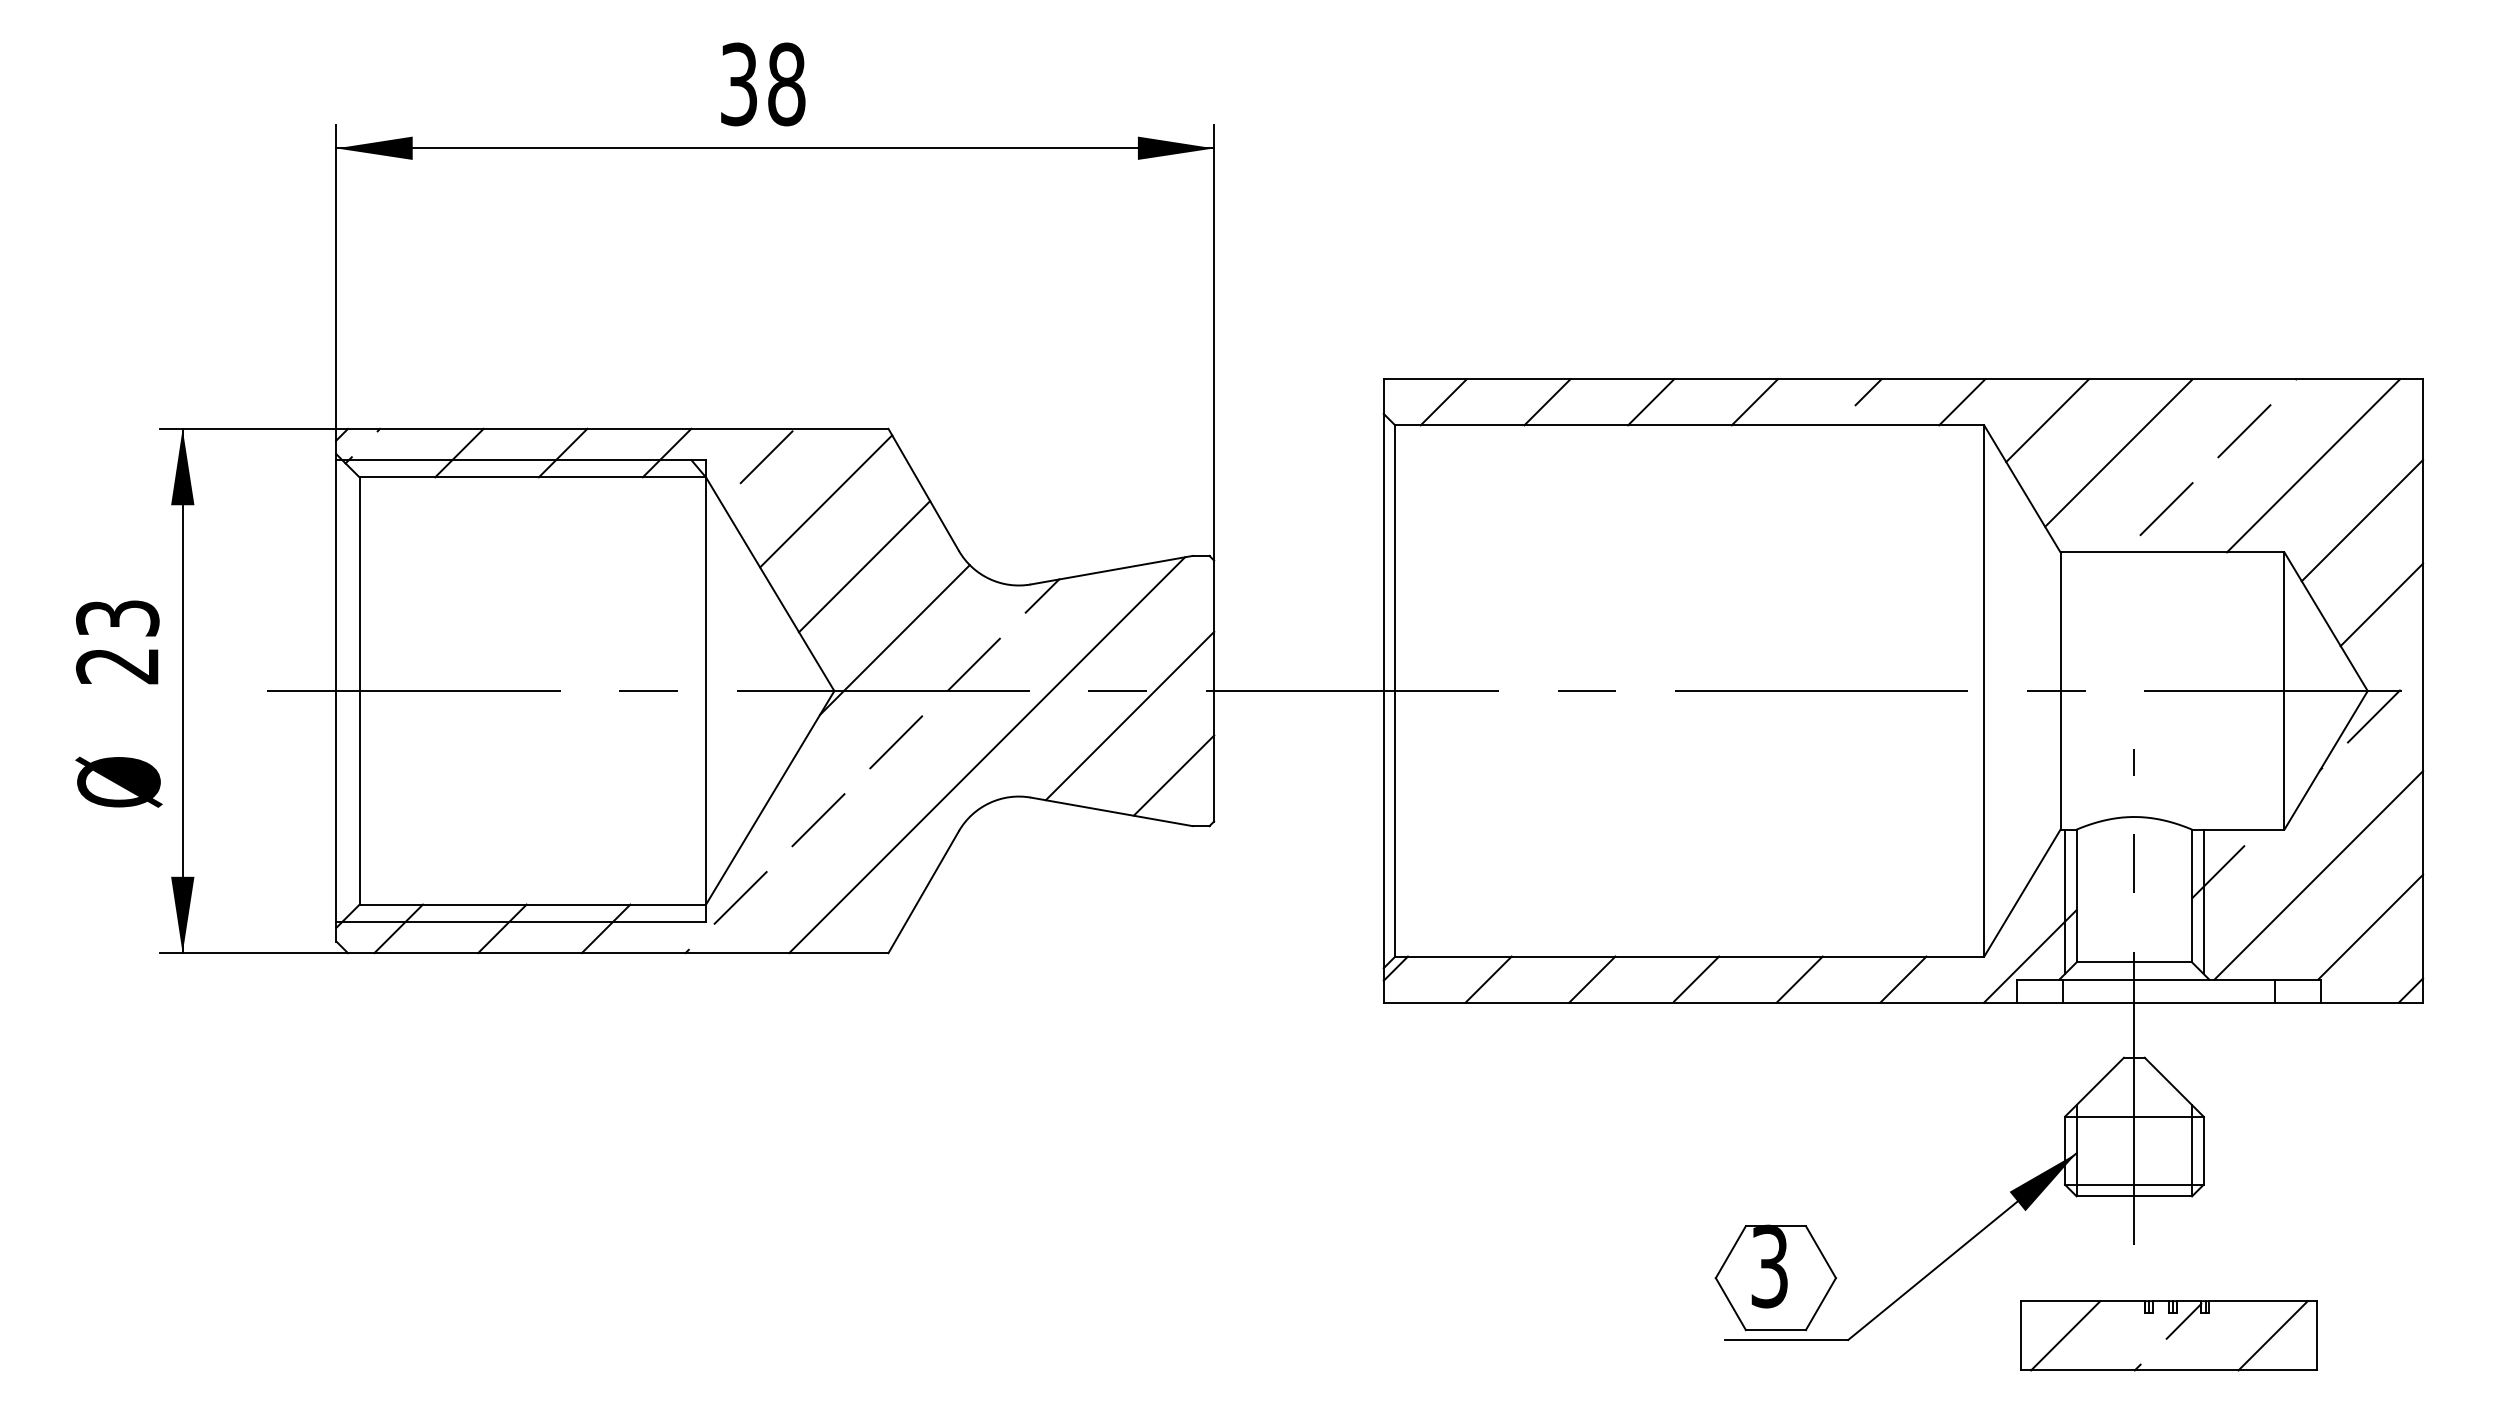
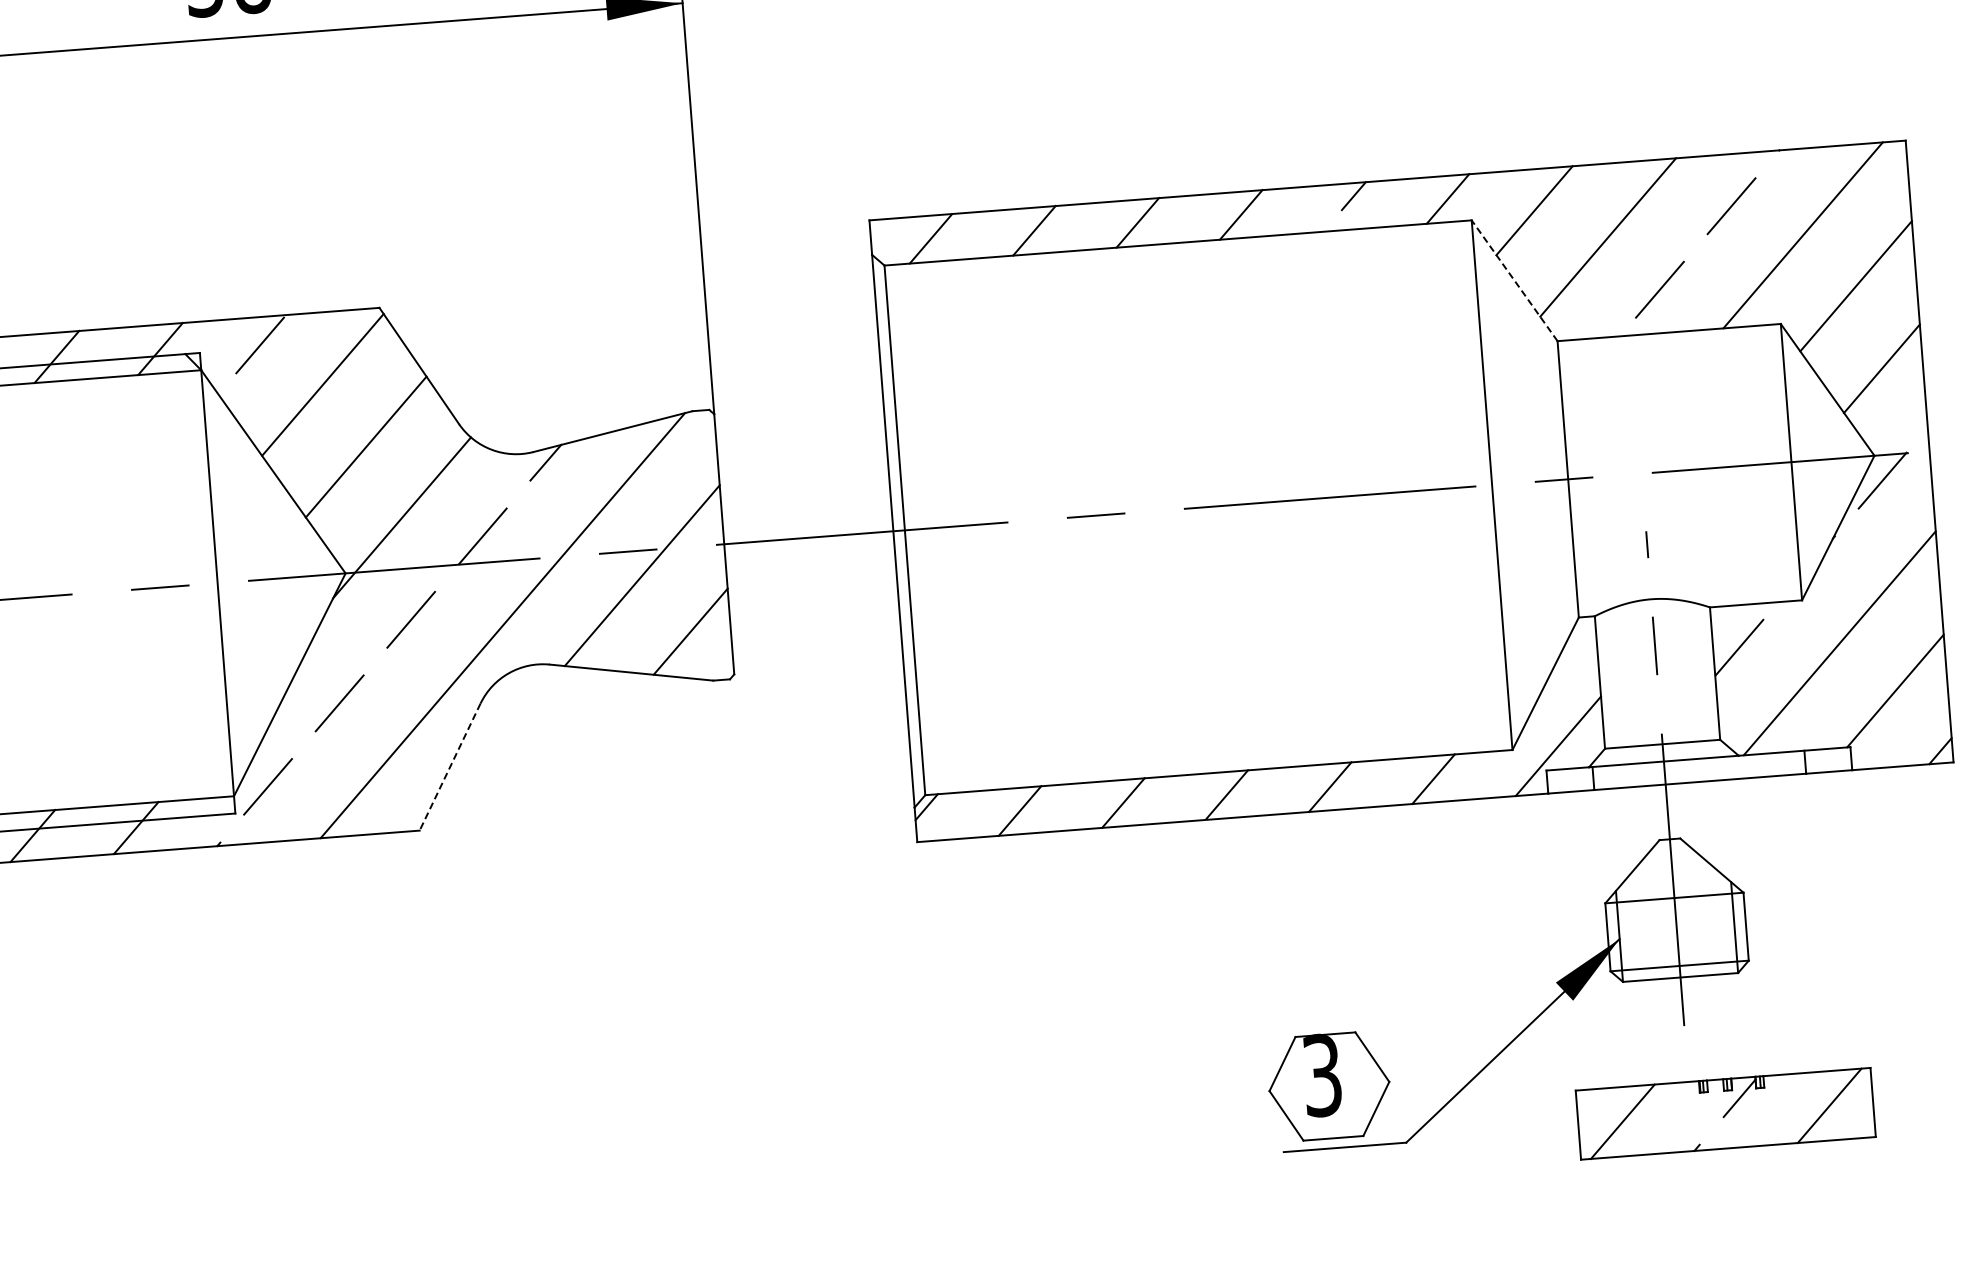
line: (2022, 488) -> (1514, 280), solid -> dashed
line: (923, 892) -> (449, 767), solid -> dashed
line: (2064, 901) -> (1588, 688), removed
line: (2203, 901) -> (1726, 678), removed

